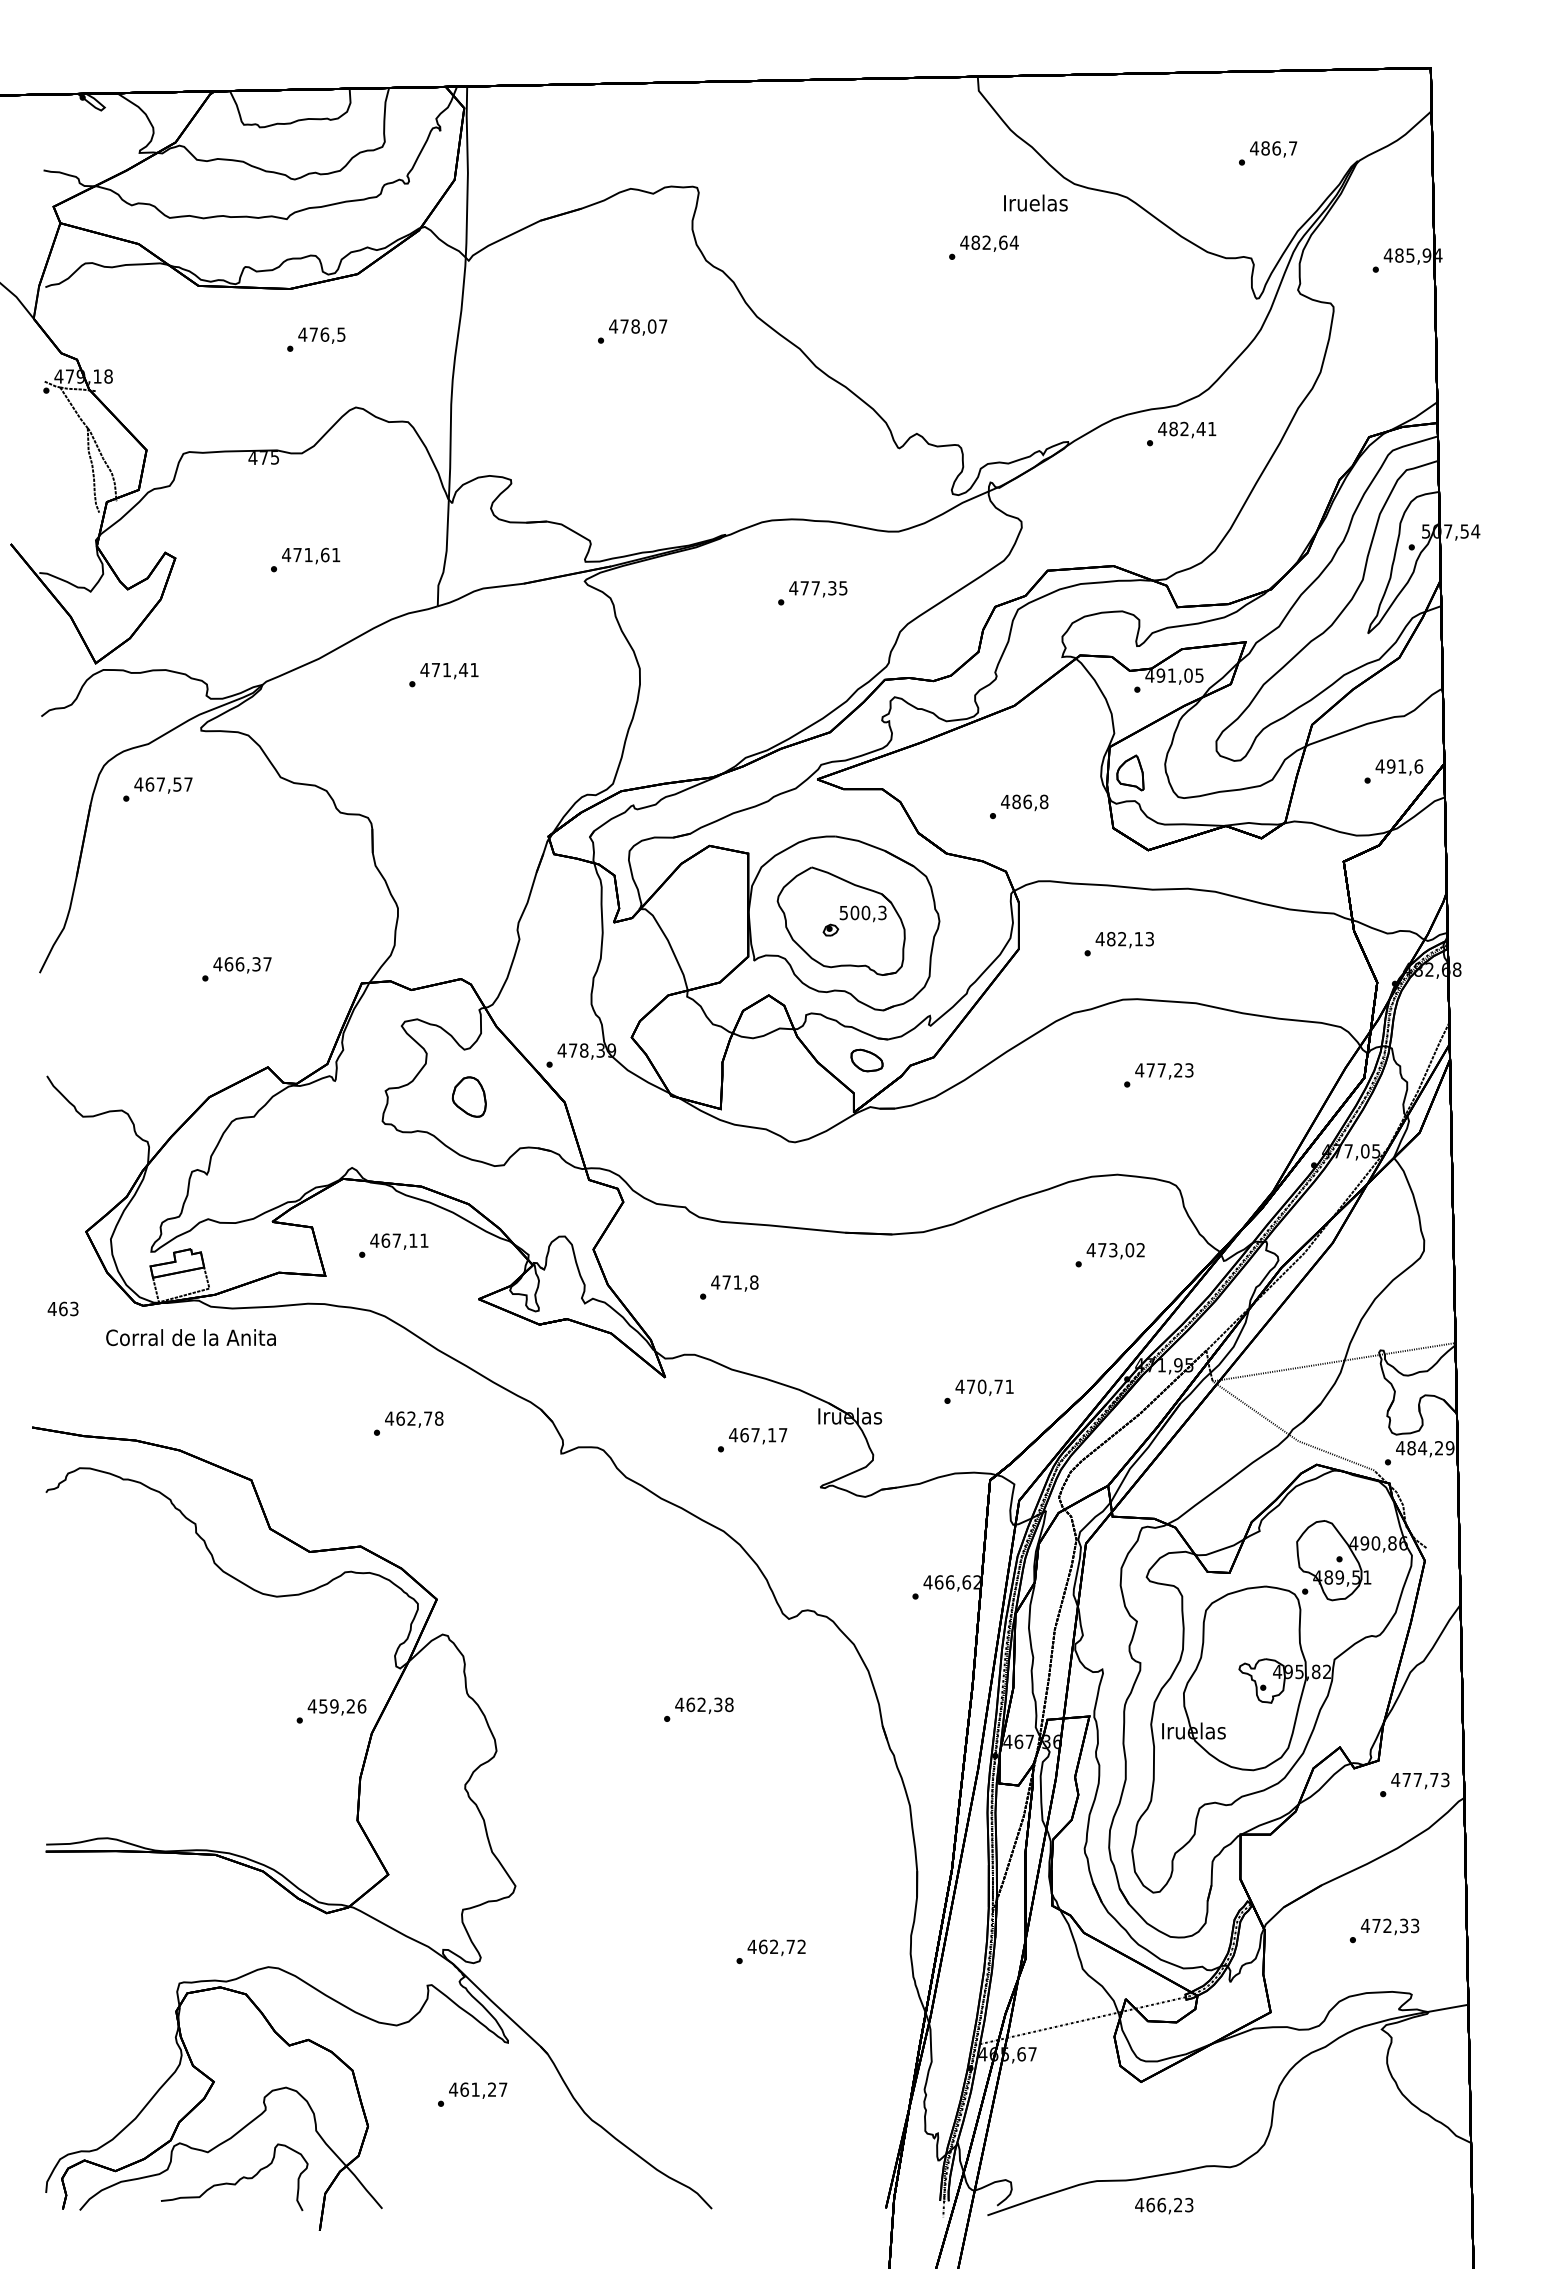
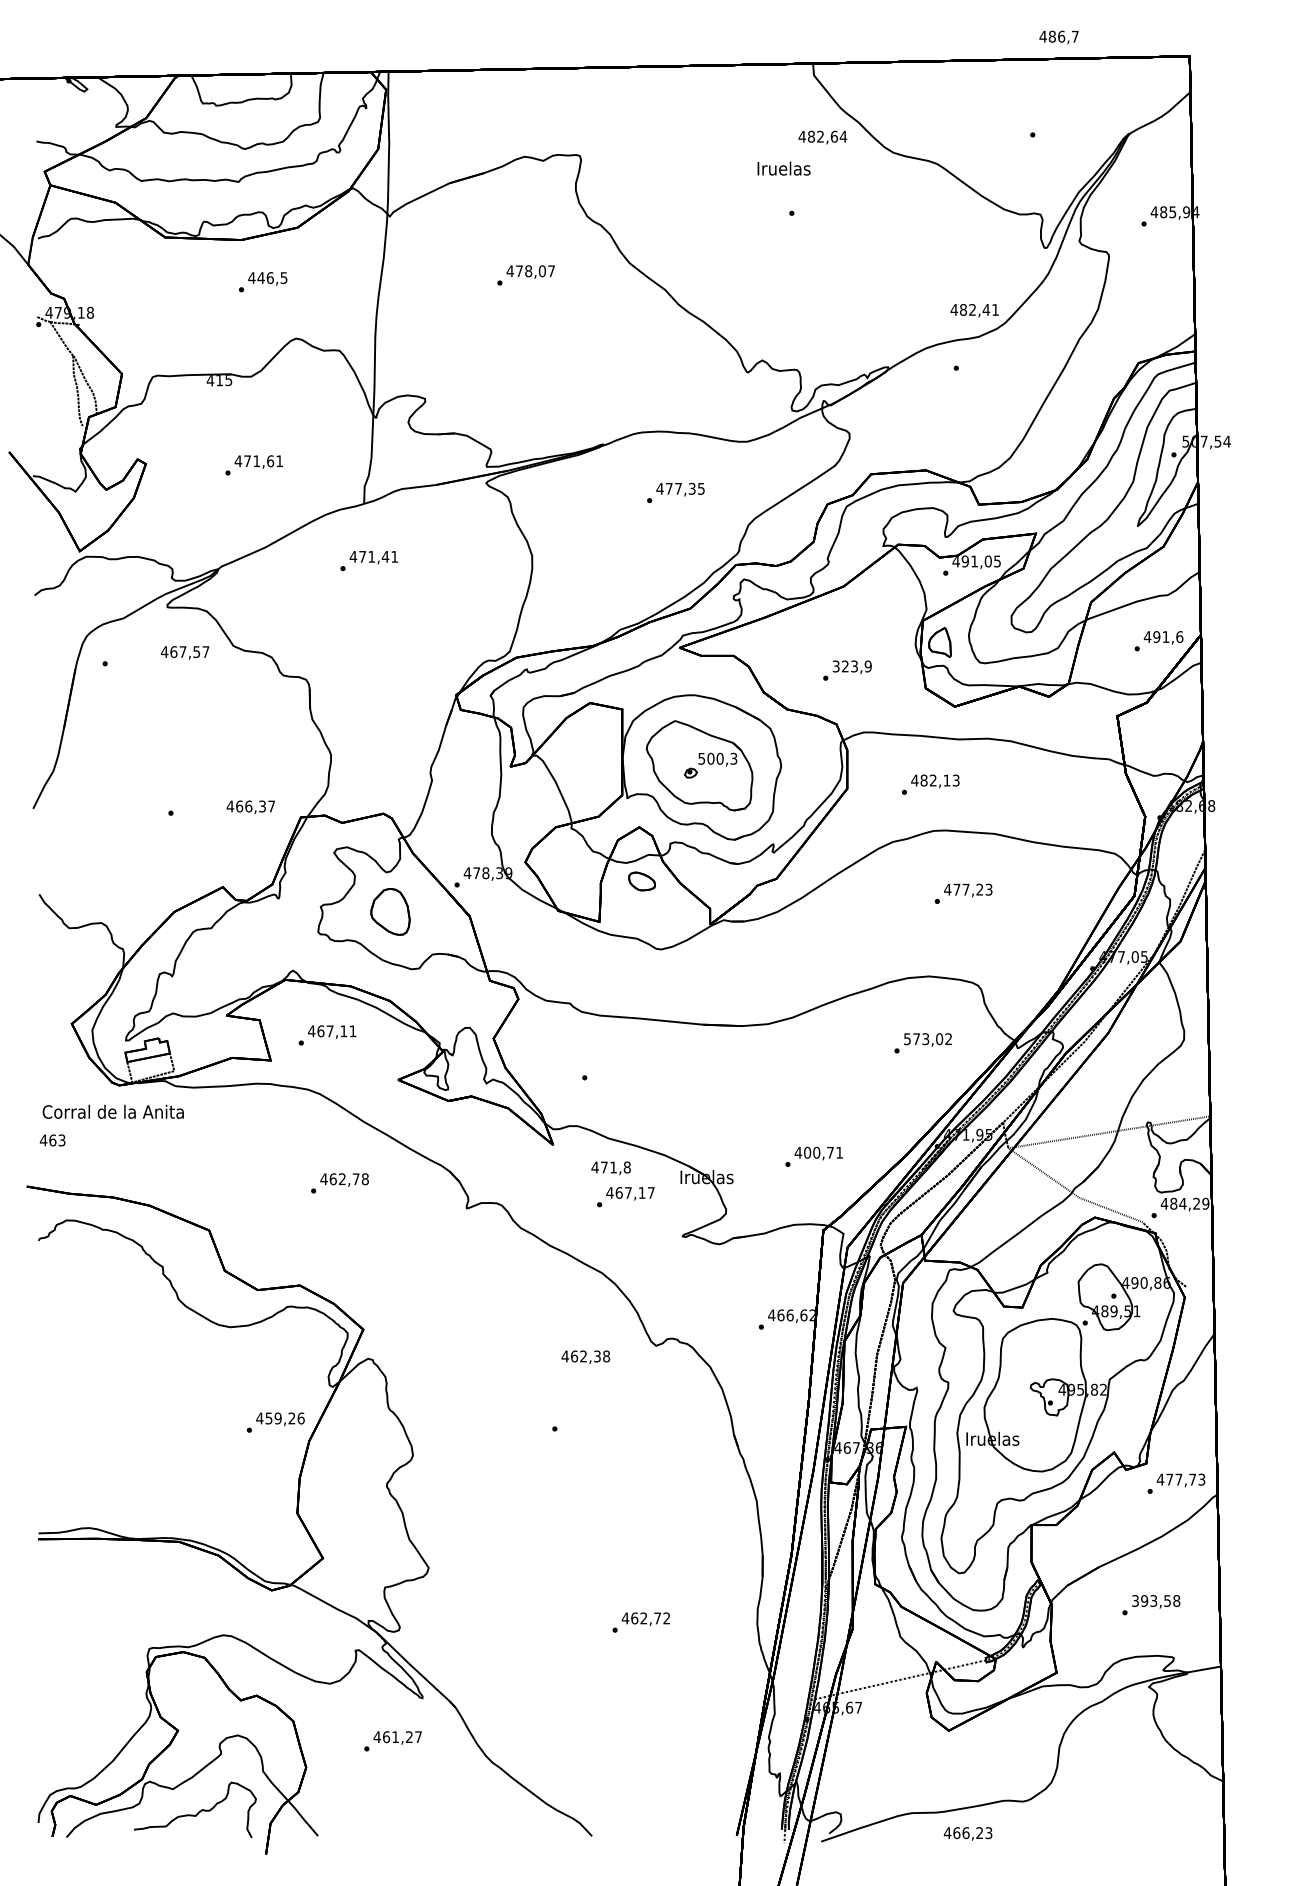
text: (1273, 149) -> (1058, 37), moved
text: (1035, 202) -> (783, 168), moved
text: (989, 243) -> (822, 137), moved
text: (313, 334) -> (260, 277), 476,5 -> 446,5
text: (1187, 429) -> (974, 310), moved
text: (263, 457) -> (219, 380), 475 -> 415
text: (163, 785) -> (185, 652), moved
text: (1024, 801) -> (851, 666), 486,8 -> 323,9
text: (242, 965) -> (250, 807), moved
part: (866, 1060) -> (641, 881), moved
part: (468, 1096) -> (389, 911), size x1.4
text: (1090, 1250) -> (906, 1039), 473,02 -> 573,02
text: (734, 1283) -> (610, 1168), moved
text: (62, 1308) -> (52, 1140), moved
text: (190, 1337) -> (112, 1111), moved
text: (970, 1386) -> (807, 1152), 470,71 -> 400,71
text: (704, 1705) -> (585, 1357), moved
text: (1389, 1925) -> (1155, 1600), 472,33 -> 393,58

